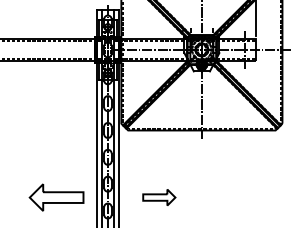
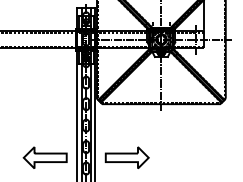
part: (159, 197) -> (127, 157), size x1.67

